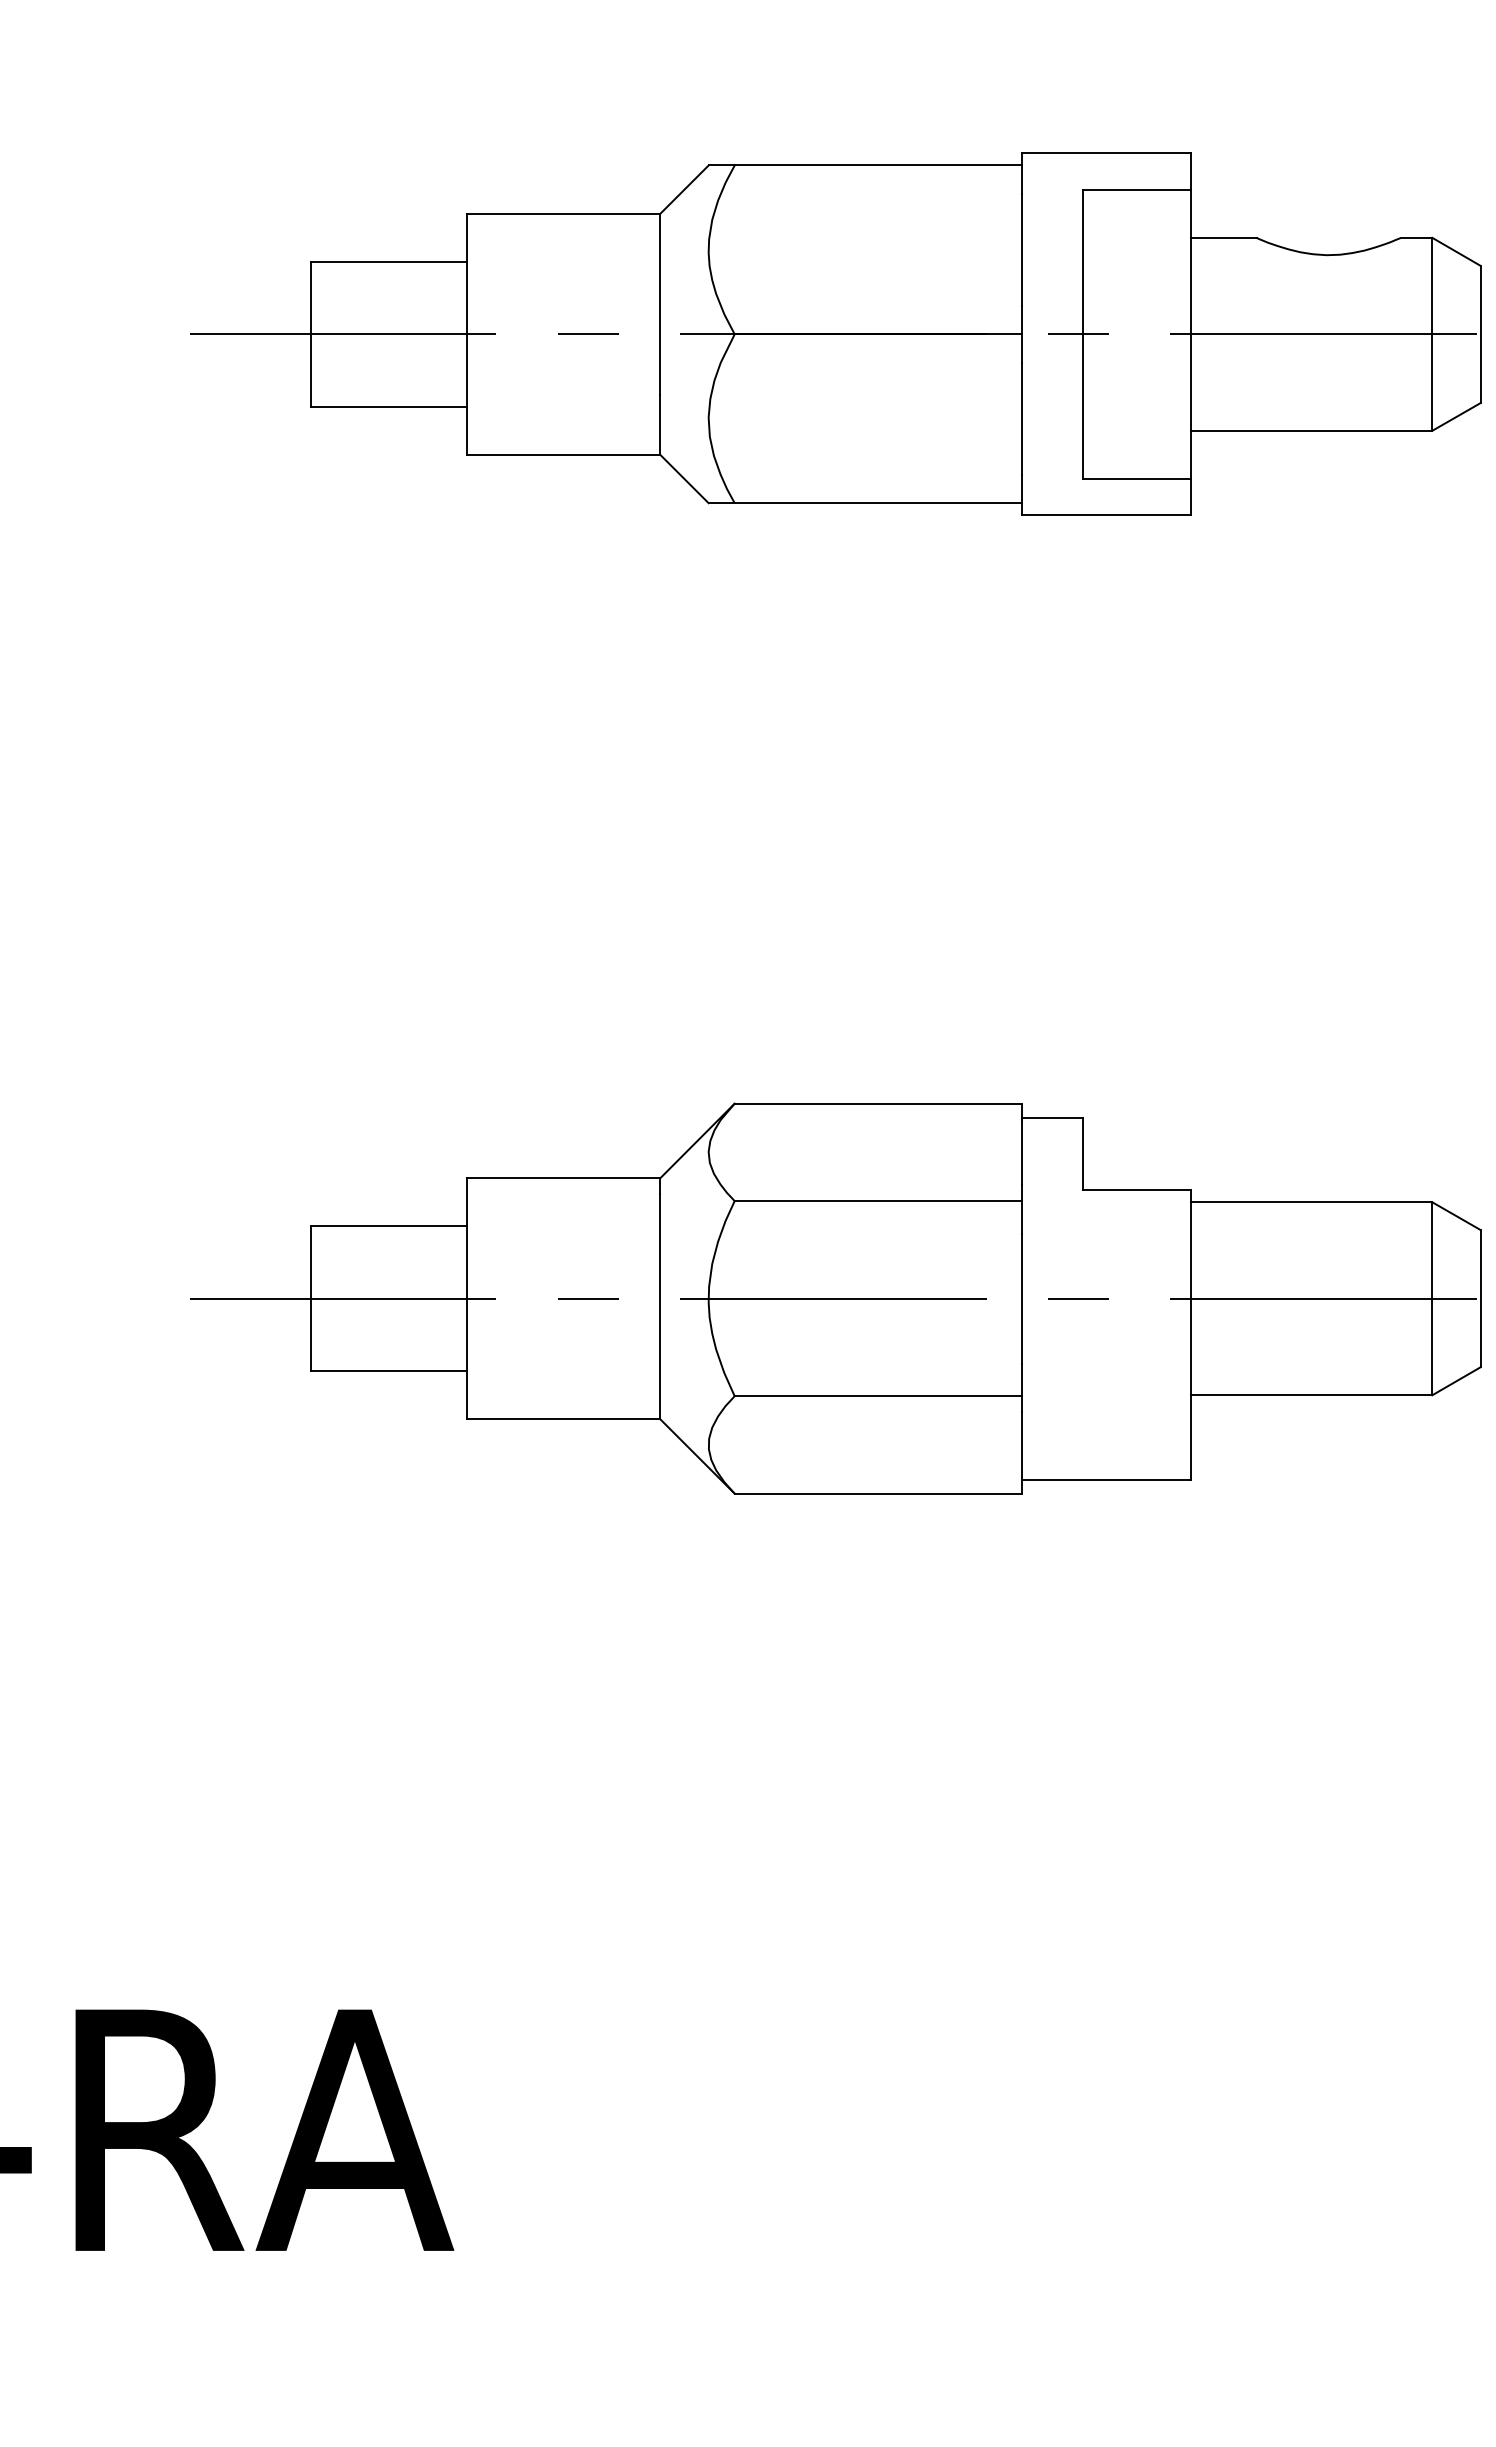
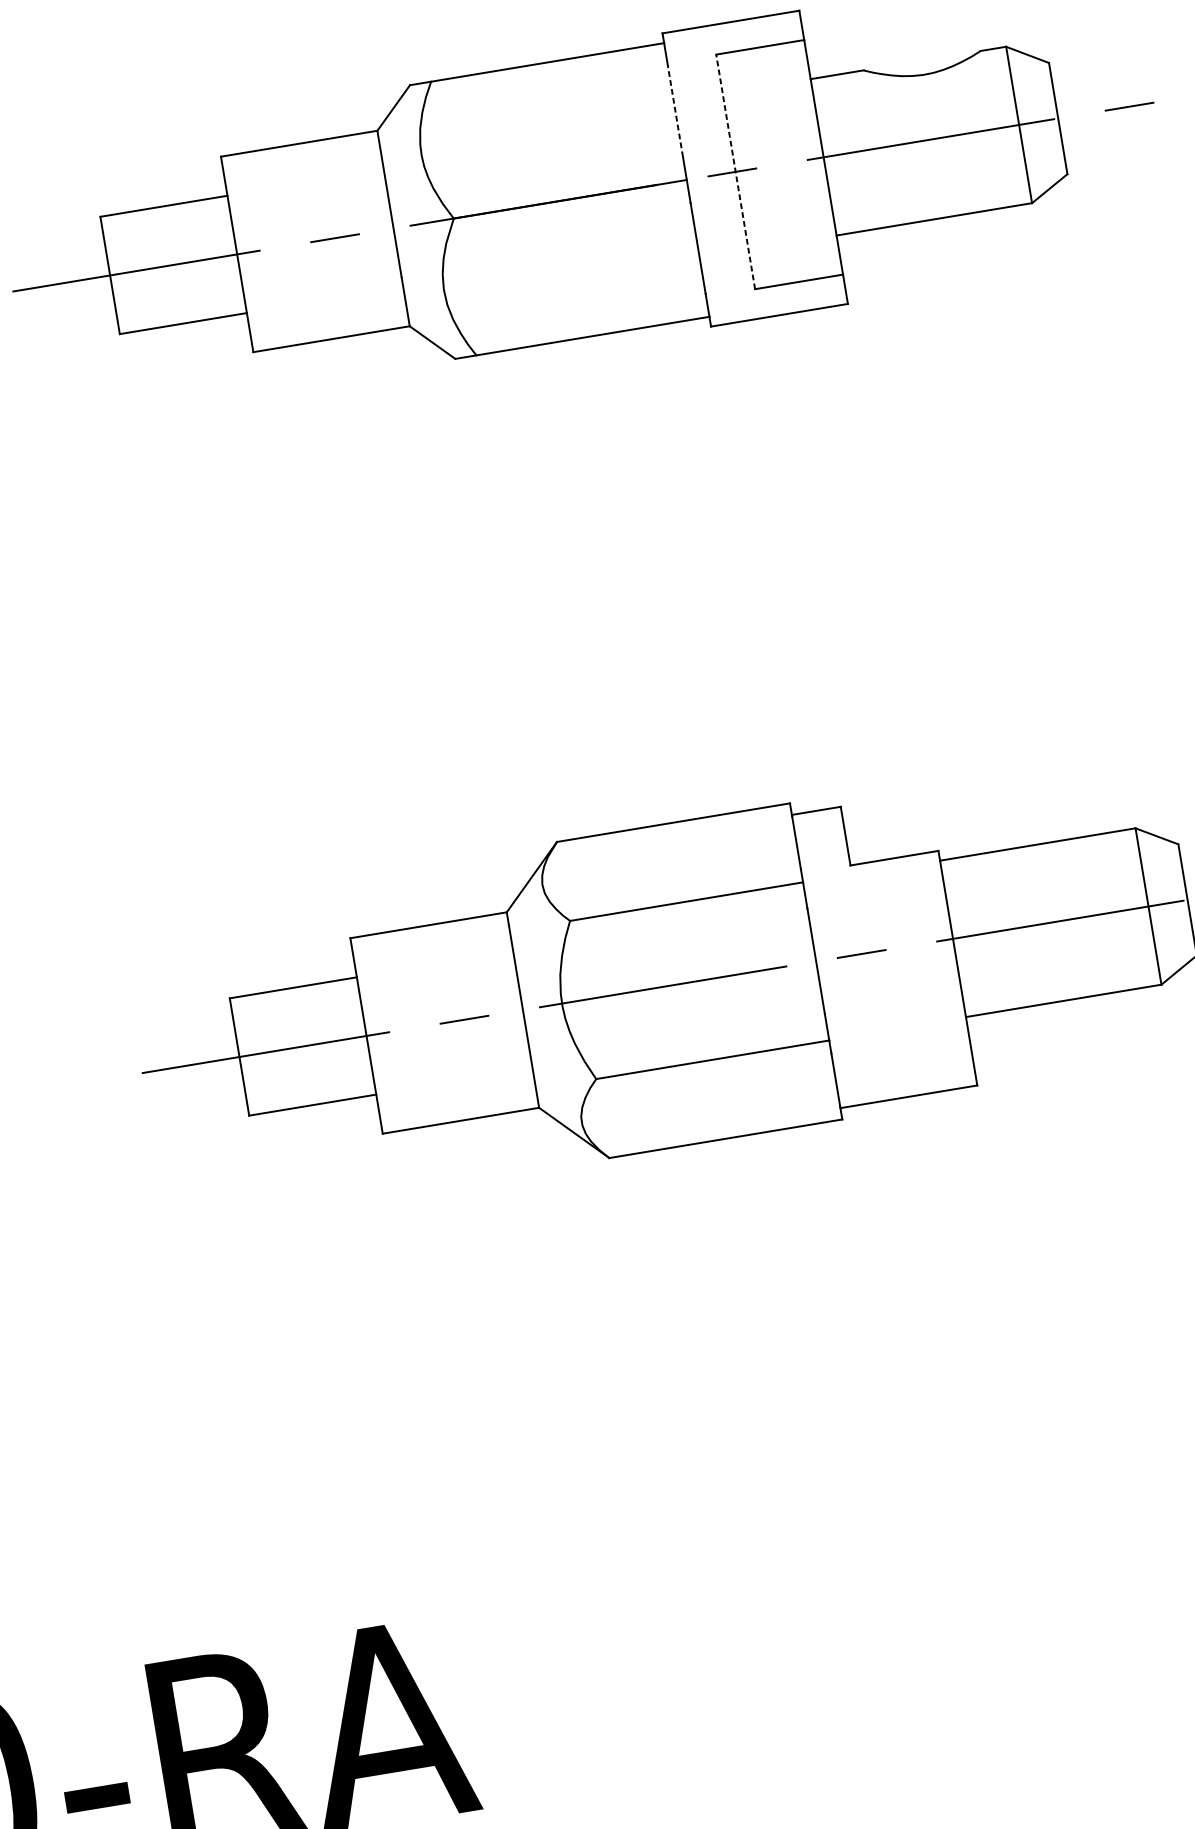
line: (1022, 249) -> (675, 111), solid -> dashed
line: (1082, 334) -> (735, 172), solid -> dashed

